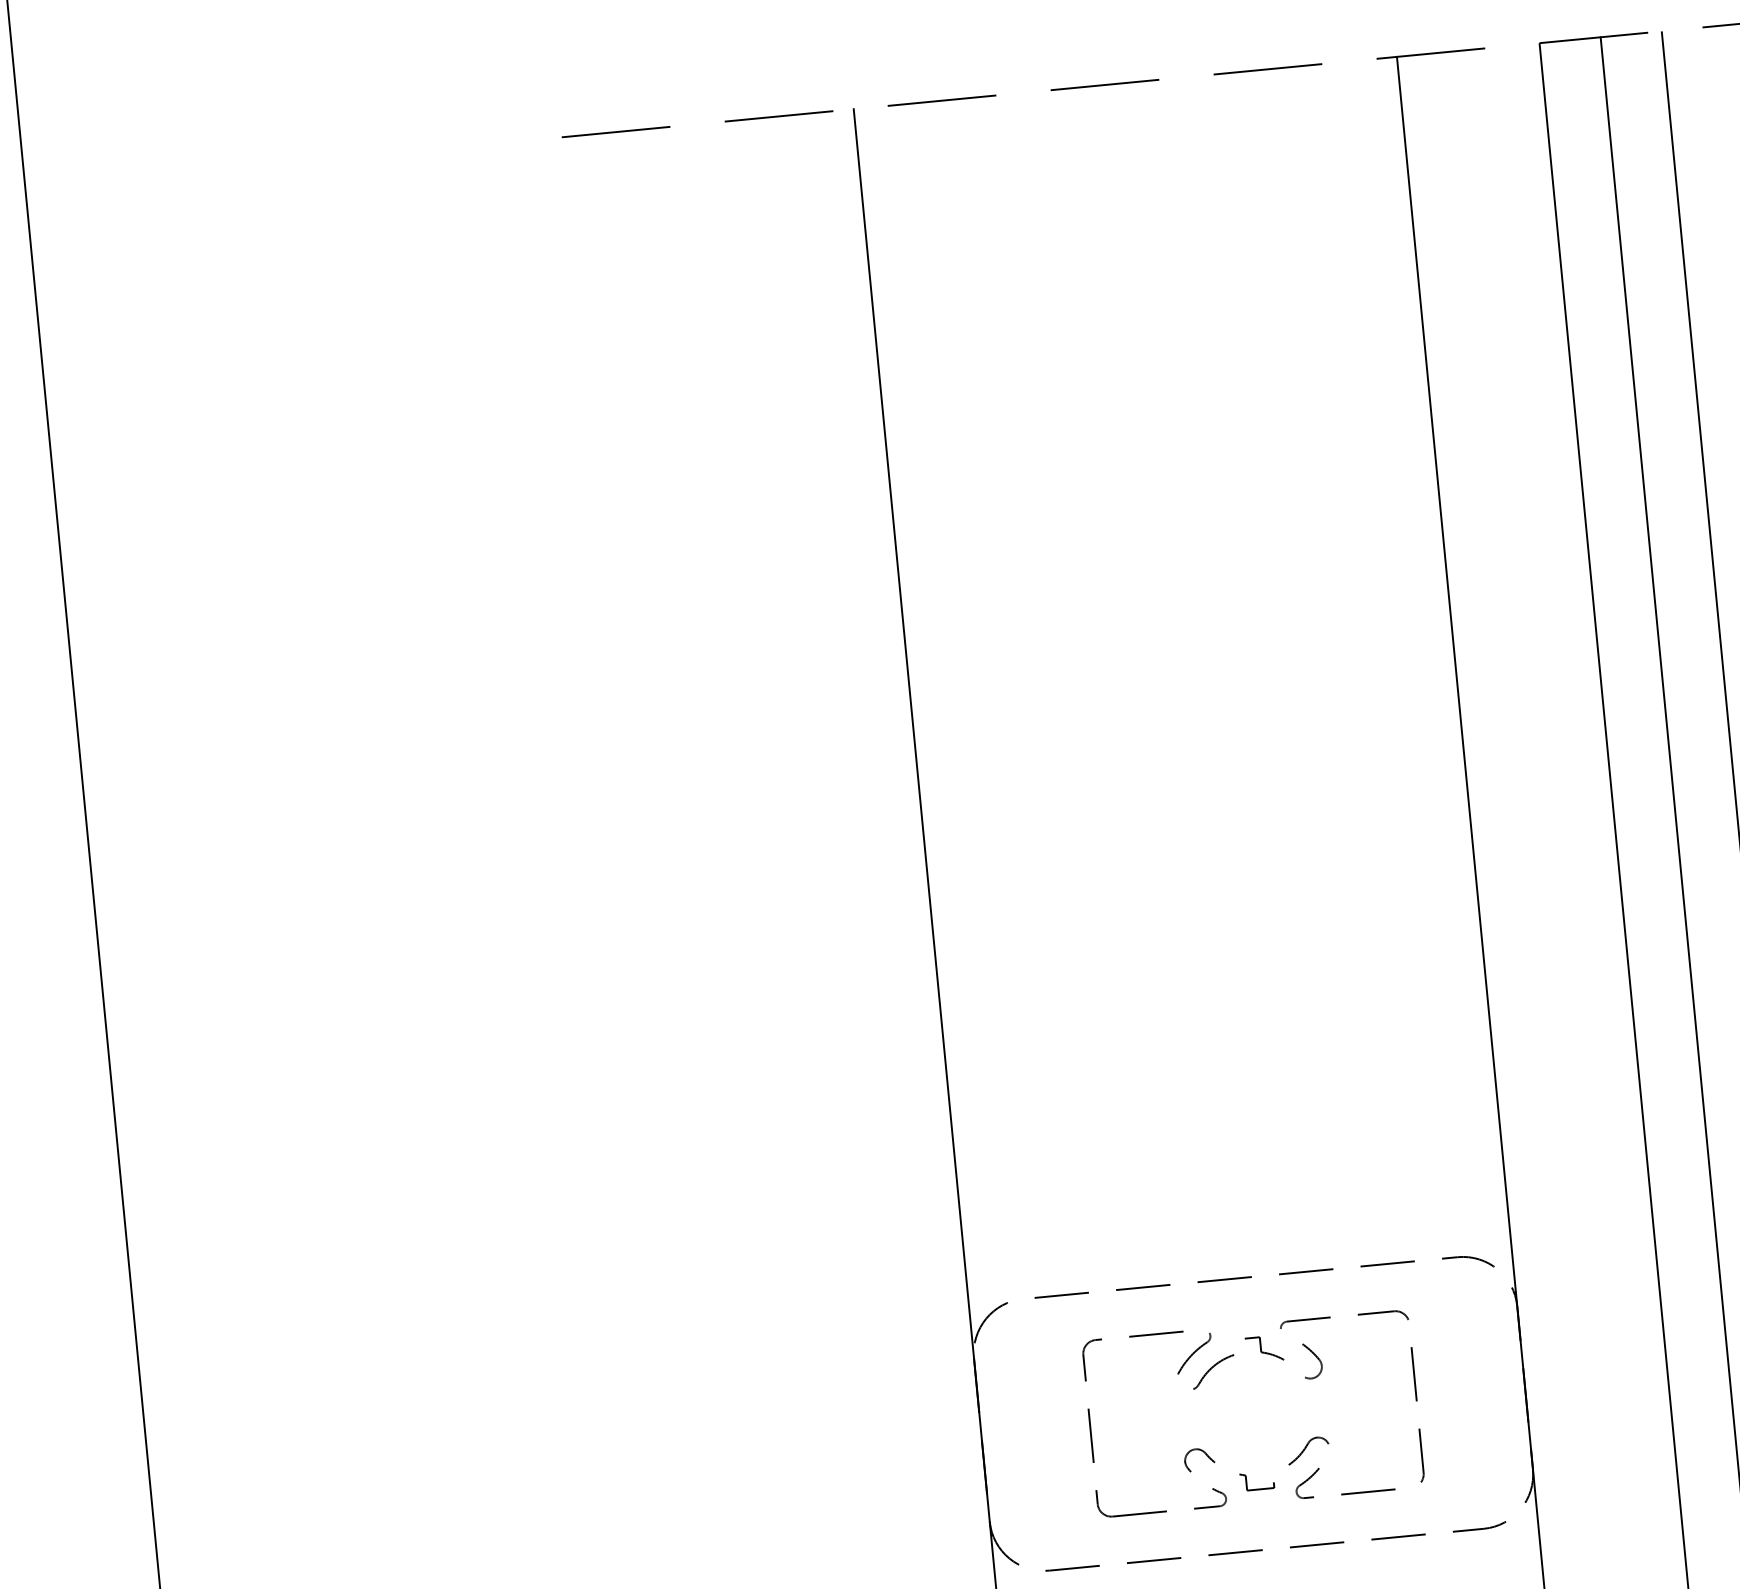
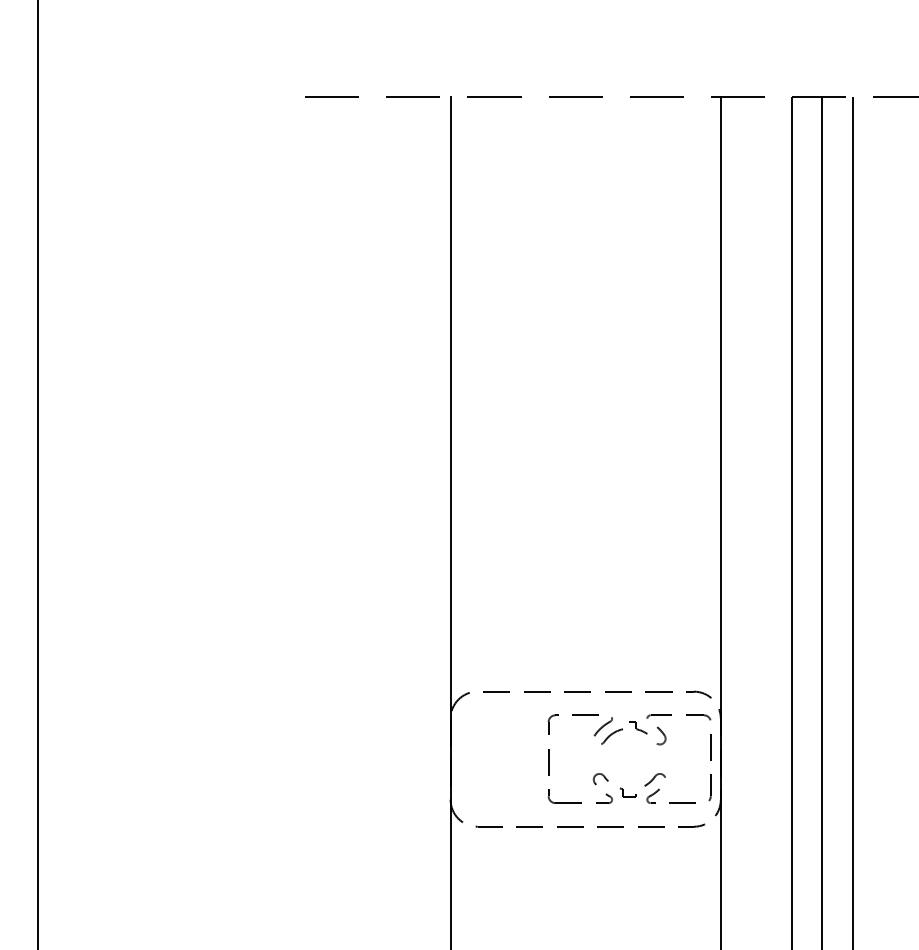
part: (1227, 1360) -> (619, 731), moved

